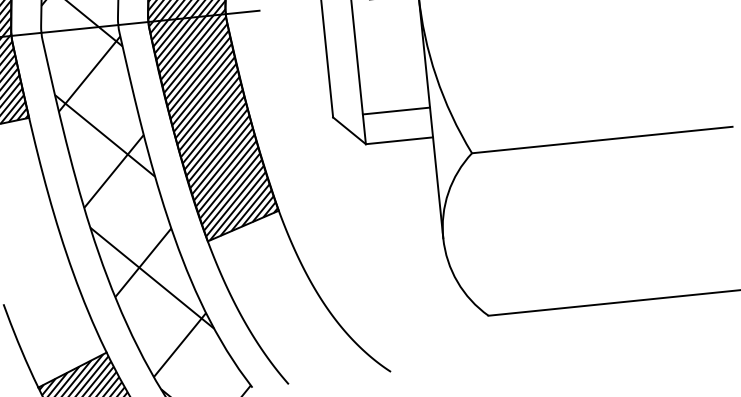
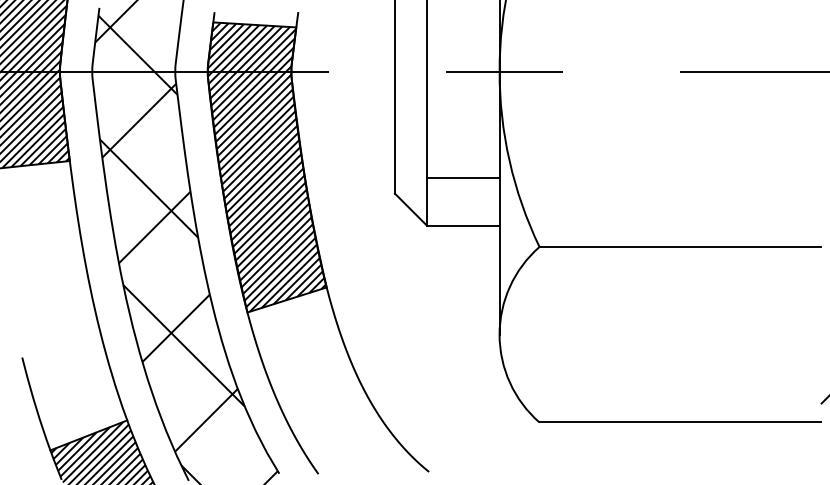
line: (396, 110) -> (463, 177), moved

